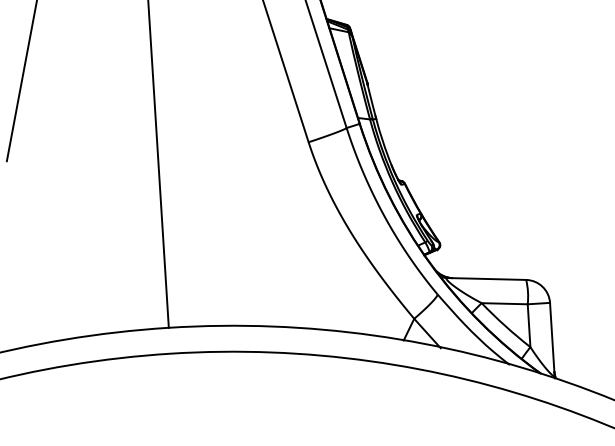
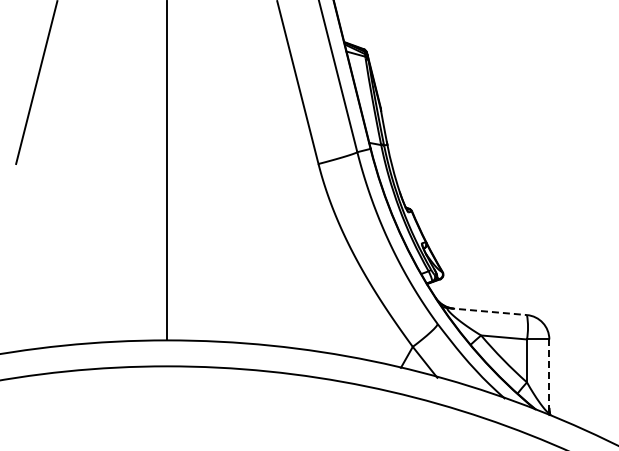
line: (486, 278) -> (487, 311), solid -> dashed
line: (552, 339) -> (549, 376), solid -> dashed

